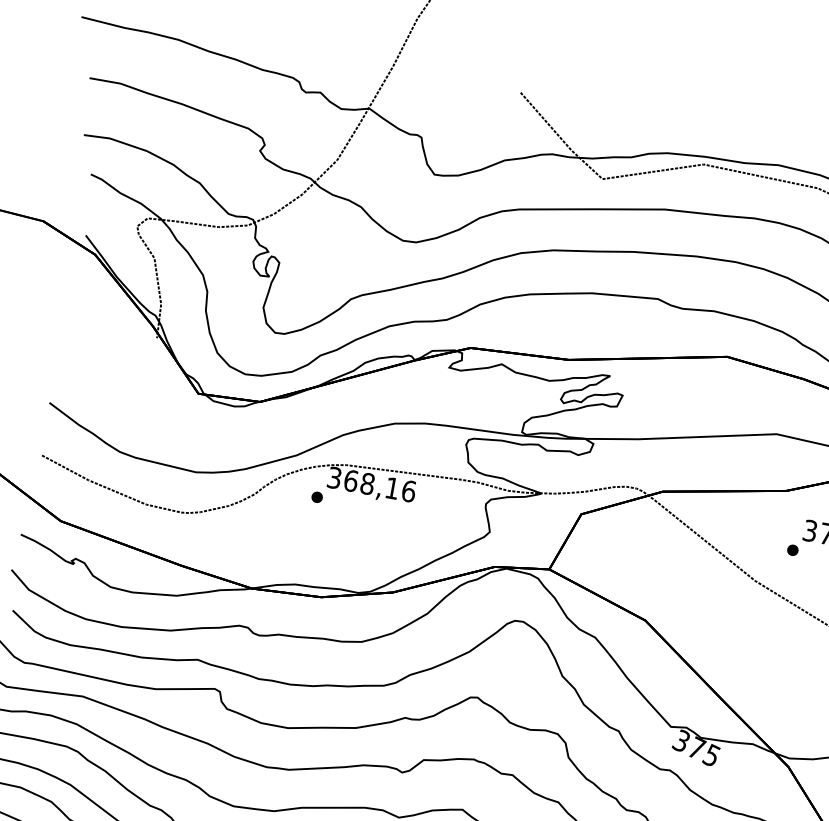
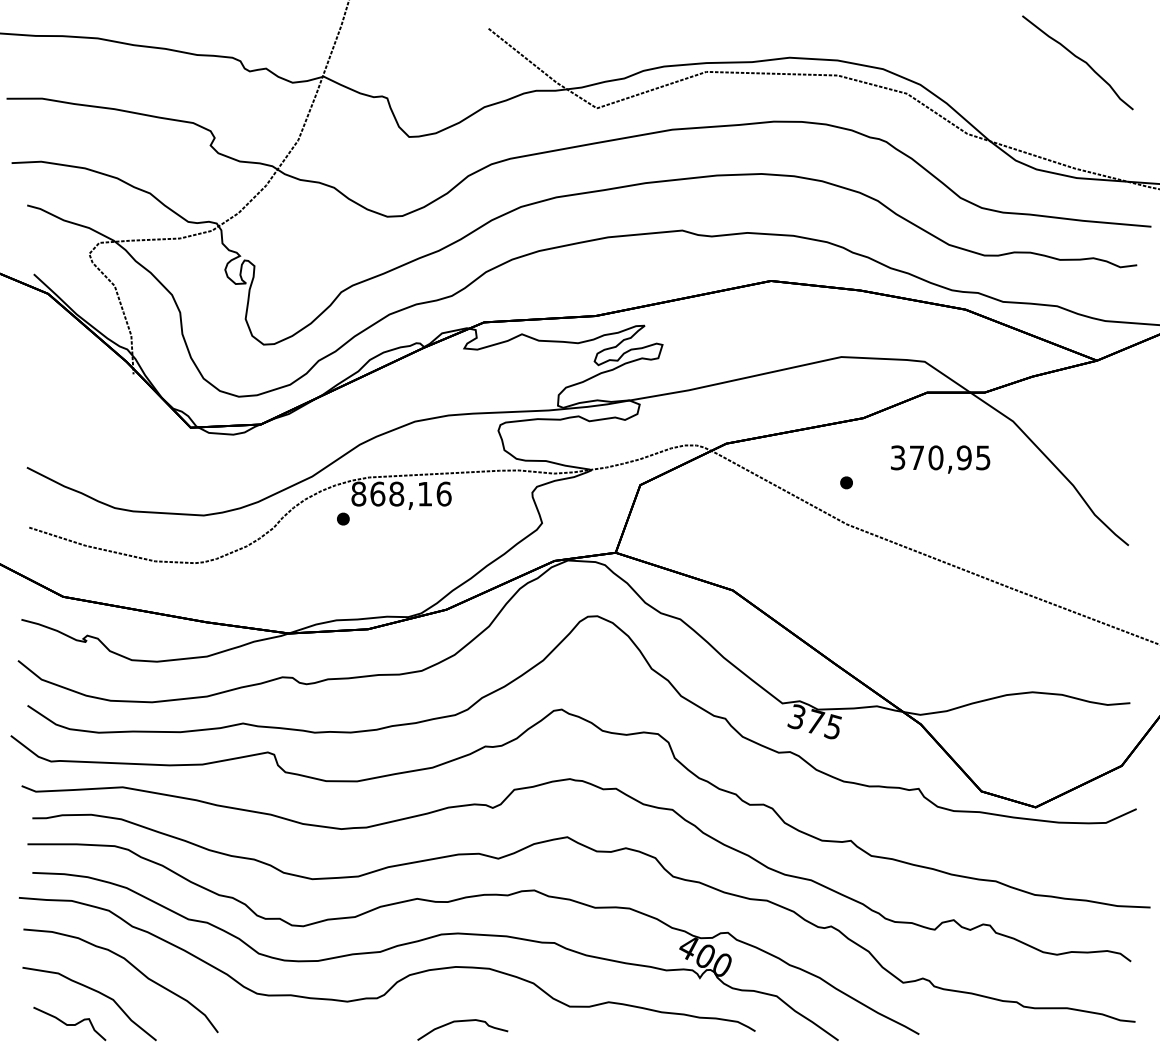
text: (334, 477) -> (358, 493), 368,16 -> 868,16
part: (792, 549) -> (846, 482), moved

